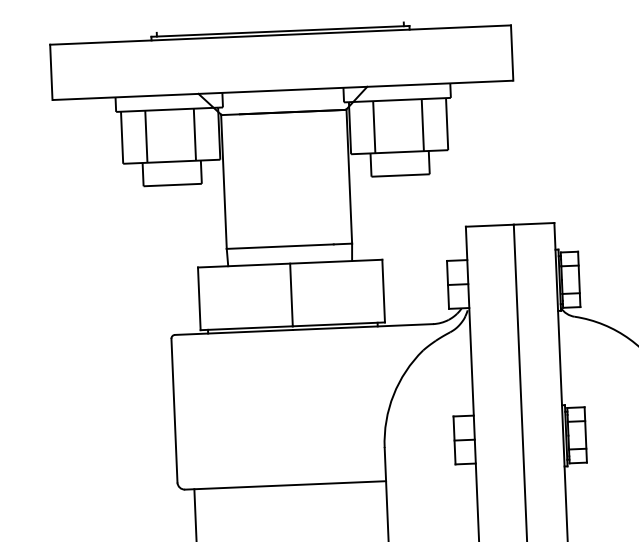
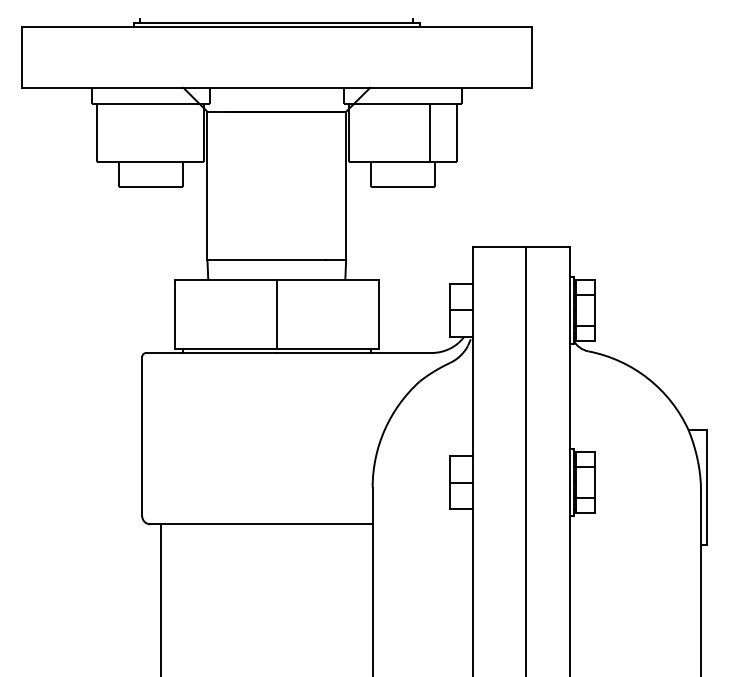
line: (374, 126) -> (376, 132), removed
line: (194, 134) -> (177, 132), removed
line: (146, 136) -> (123, 132), removed

